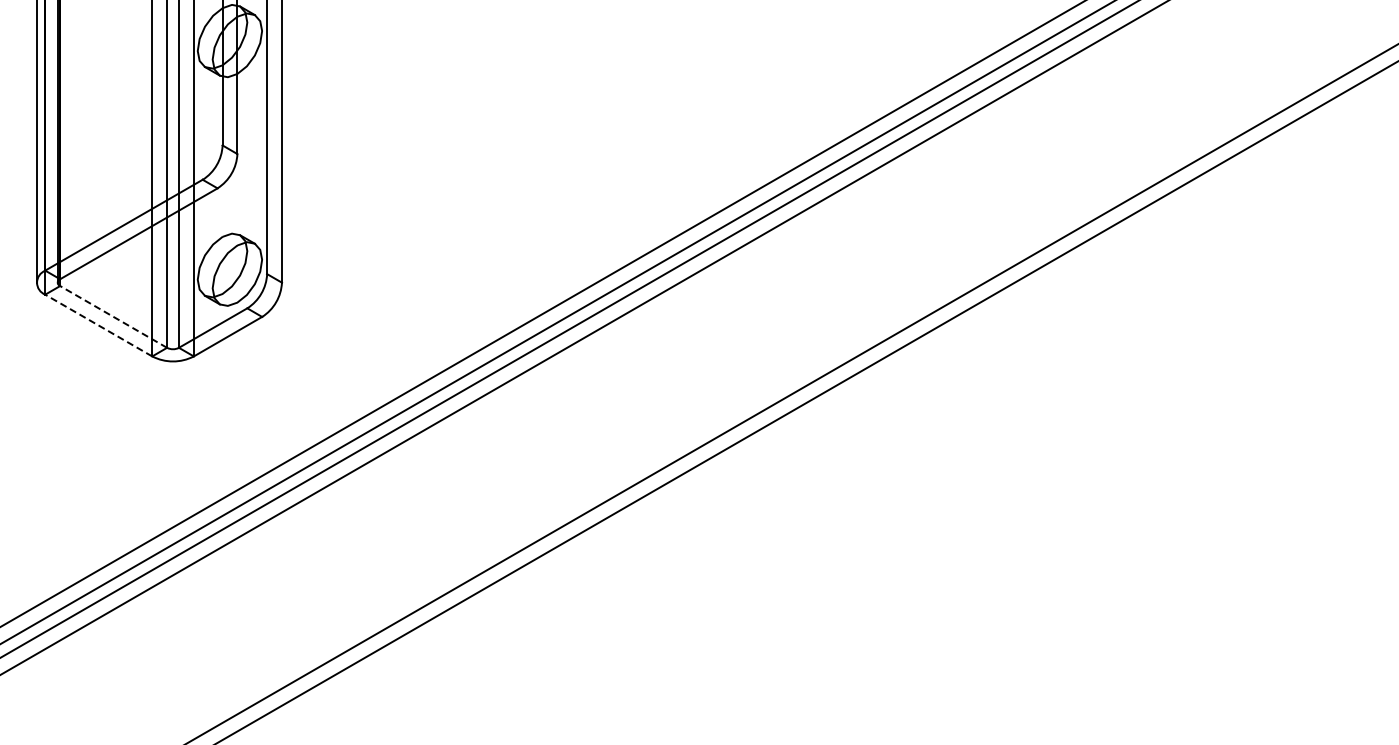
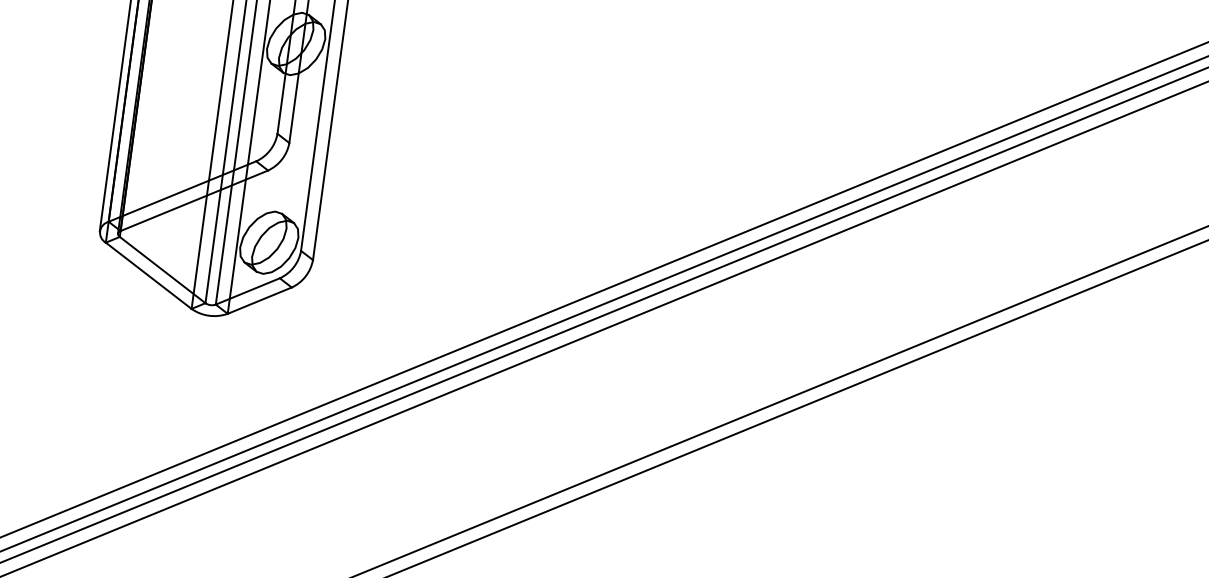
line: (113, 316) -> (162, 269), dashed -> solid
line: (98, 325) -> (148, 275), dashed -> solid

